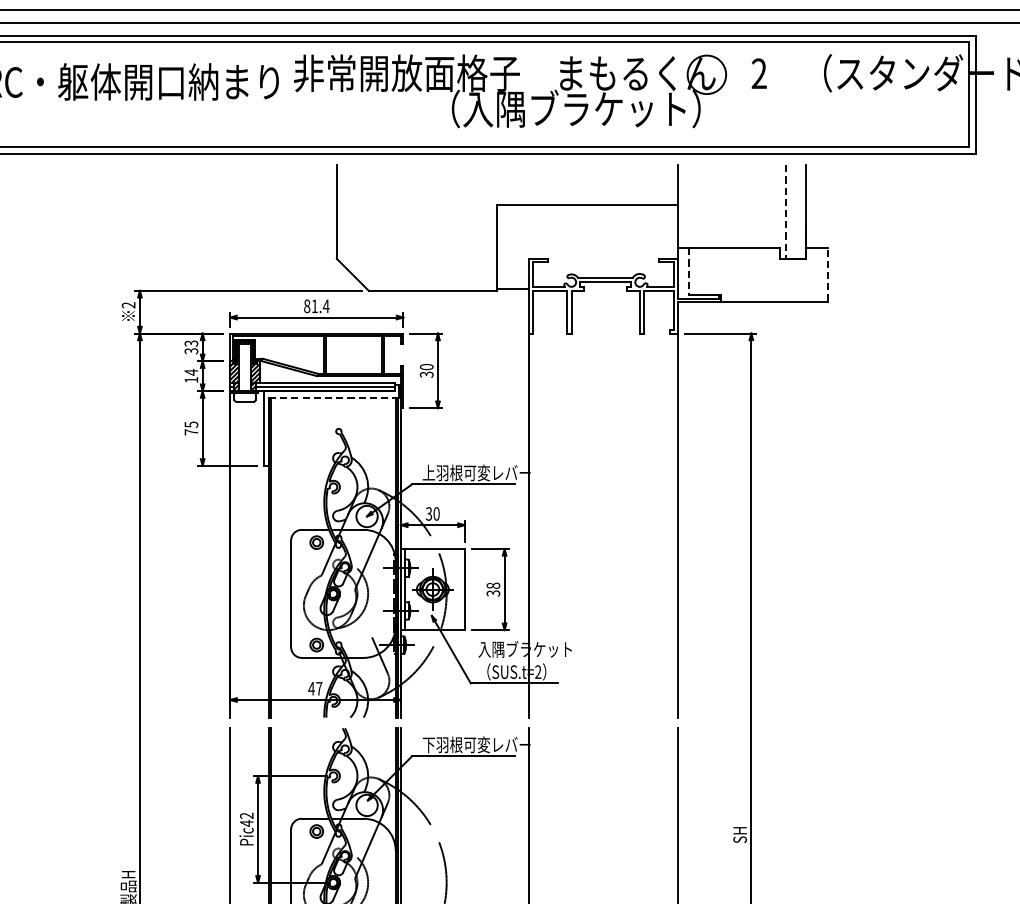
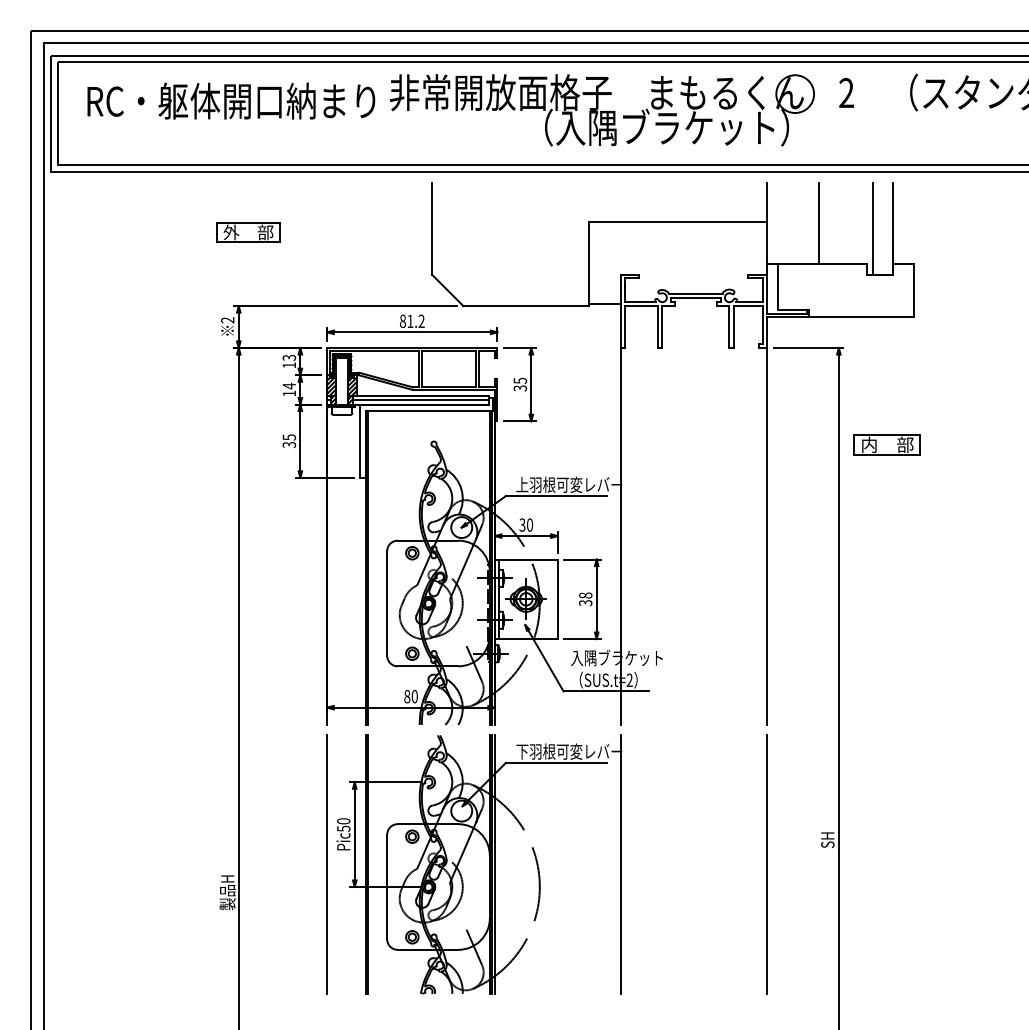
line: (731, 206) -> (819, 223), added
line: (785, 211) -> (872, 228), dashed -> solid
part: (149, 215) -> (248, 232), added
line: (688, 271) -> (777, 287), dashed -> solid
line: (827, 273) -> (913, 289), dashed -> solid
text: (326, 305) -> (421, 320), 81.4 -> 81.2
text: (191, 351) -> (289, 365), 33 -> 13
text: (425, 366) -> (519, 380), 30 -> 35
line: (334, 397) -> (429, 410), dashed -> solid
text: (191, 431) -> (289, 444), 75 -> 35
part: (799, 431) -> (886, 444), added
text: (314, 688) -> (410, 696), 47 -> 80
text: (246, 820) -> (343, 825), Pic42 -> Pic50

